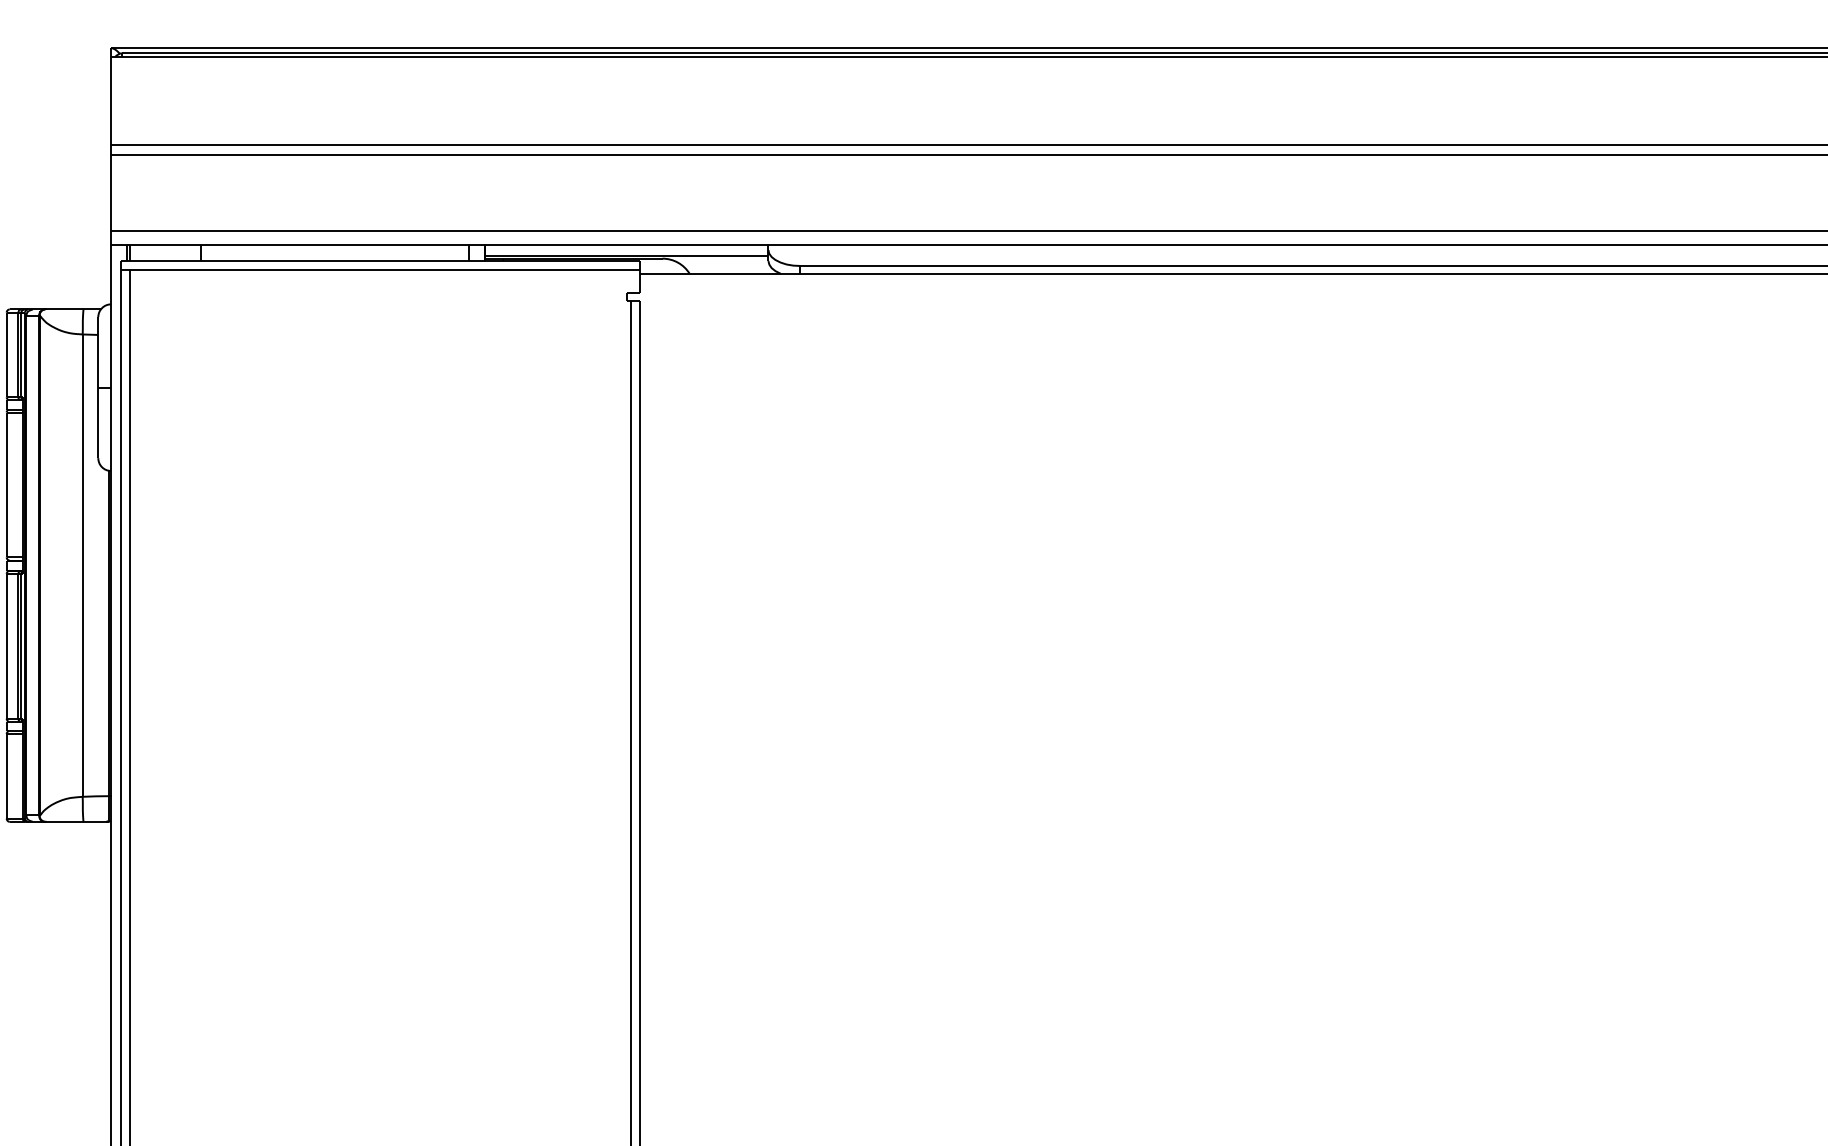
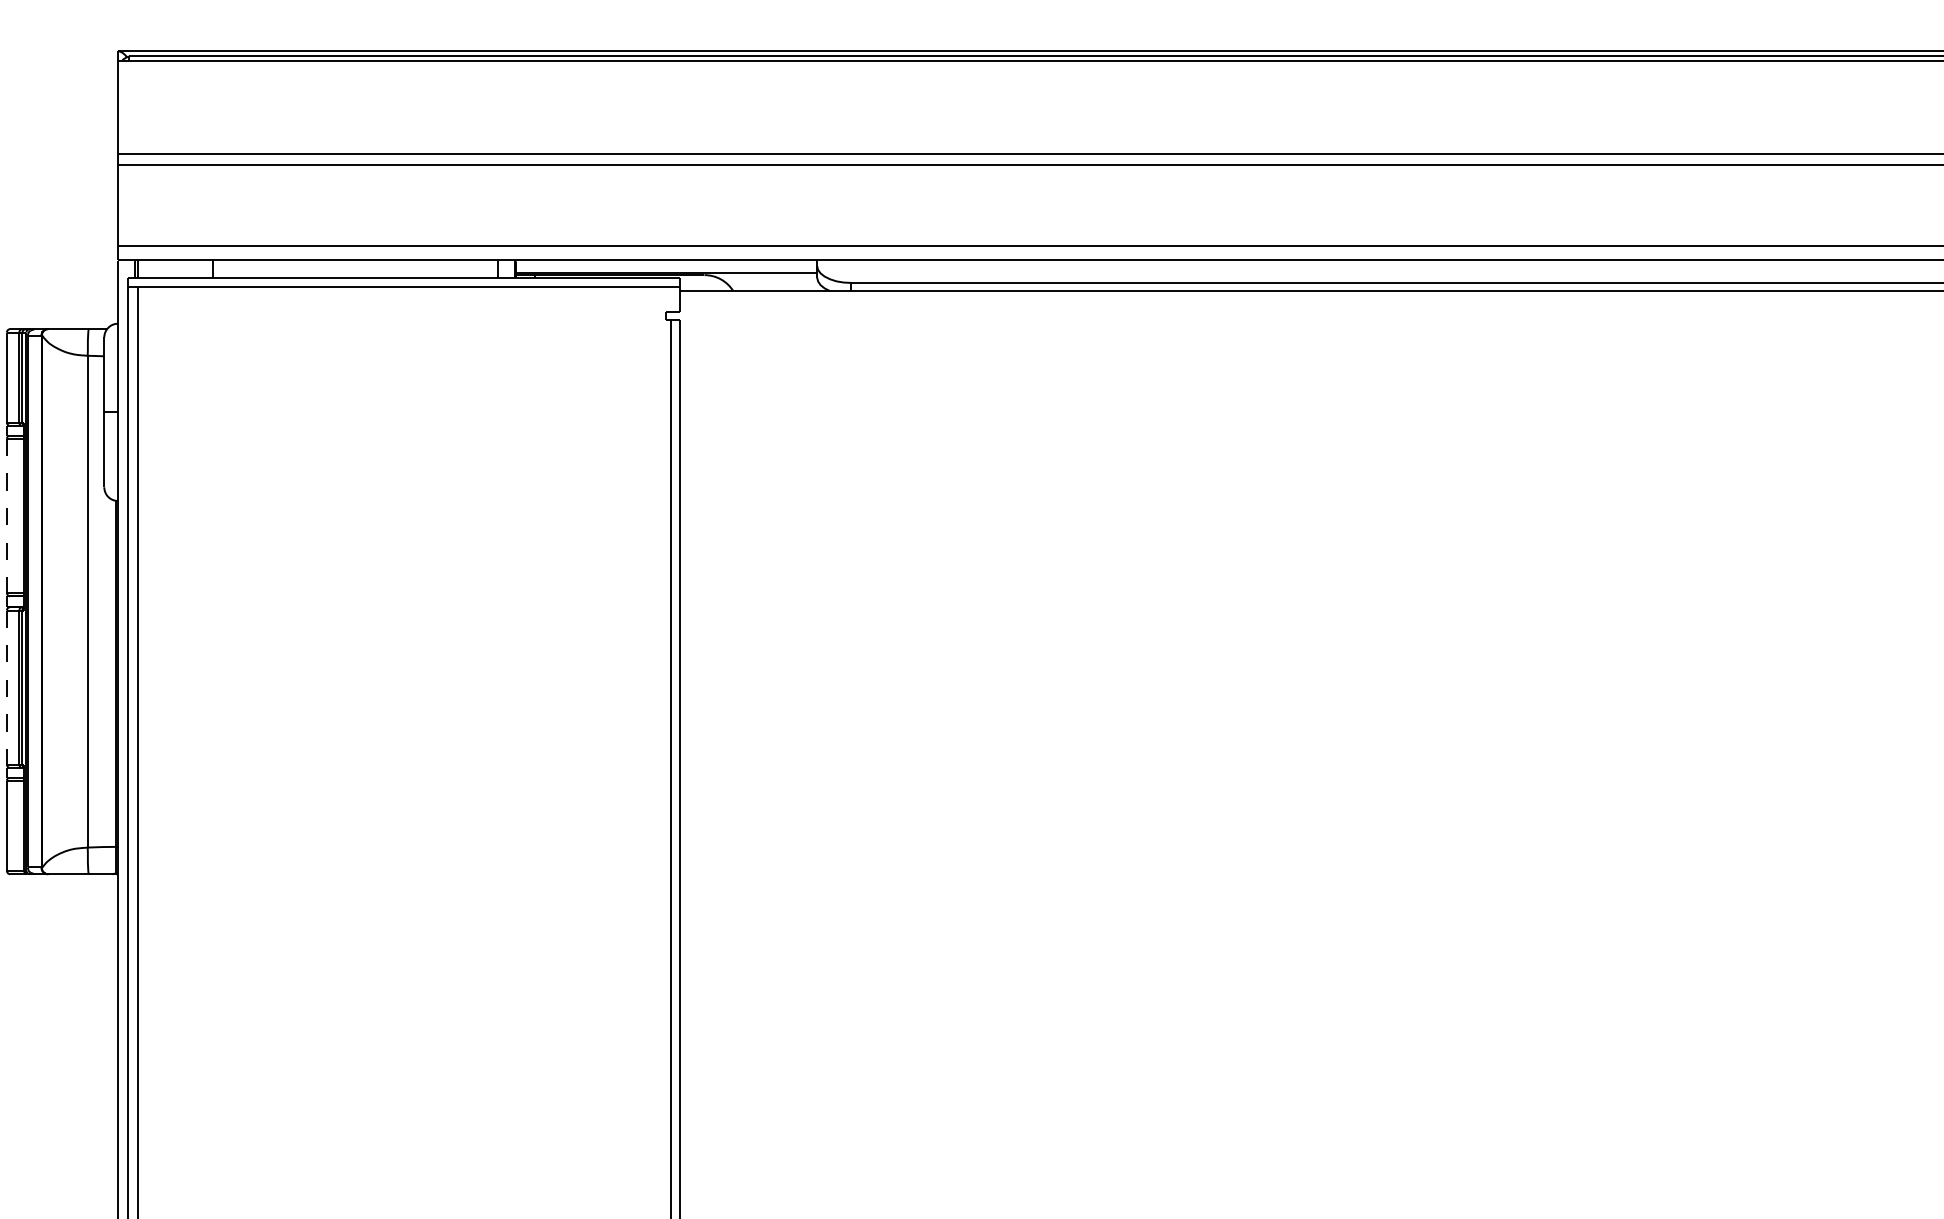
line: (6, 485) -> (6, 516), solid -> dashed
line: (6, 647) -> (6, 688), solid -> dashed

